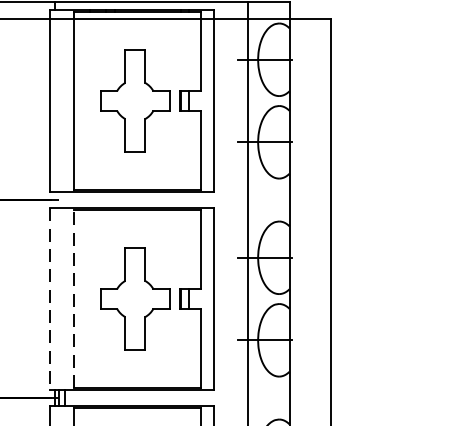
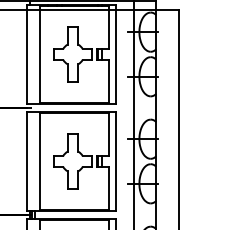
line: (51, 299) -> (27, 161), dashed -> solid
line: (73, 299) -> (39, 161), dashed -> solid

